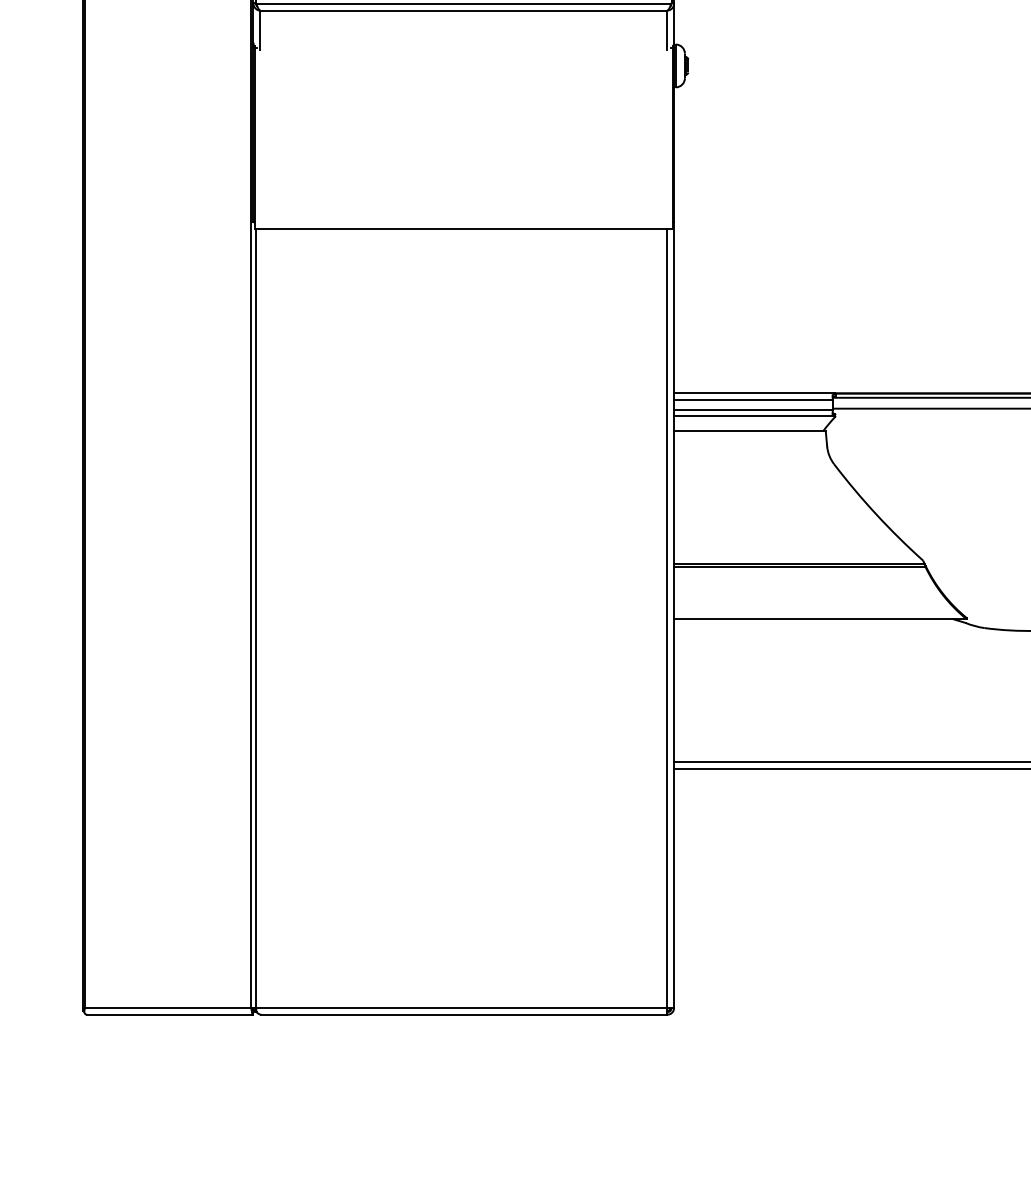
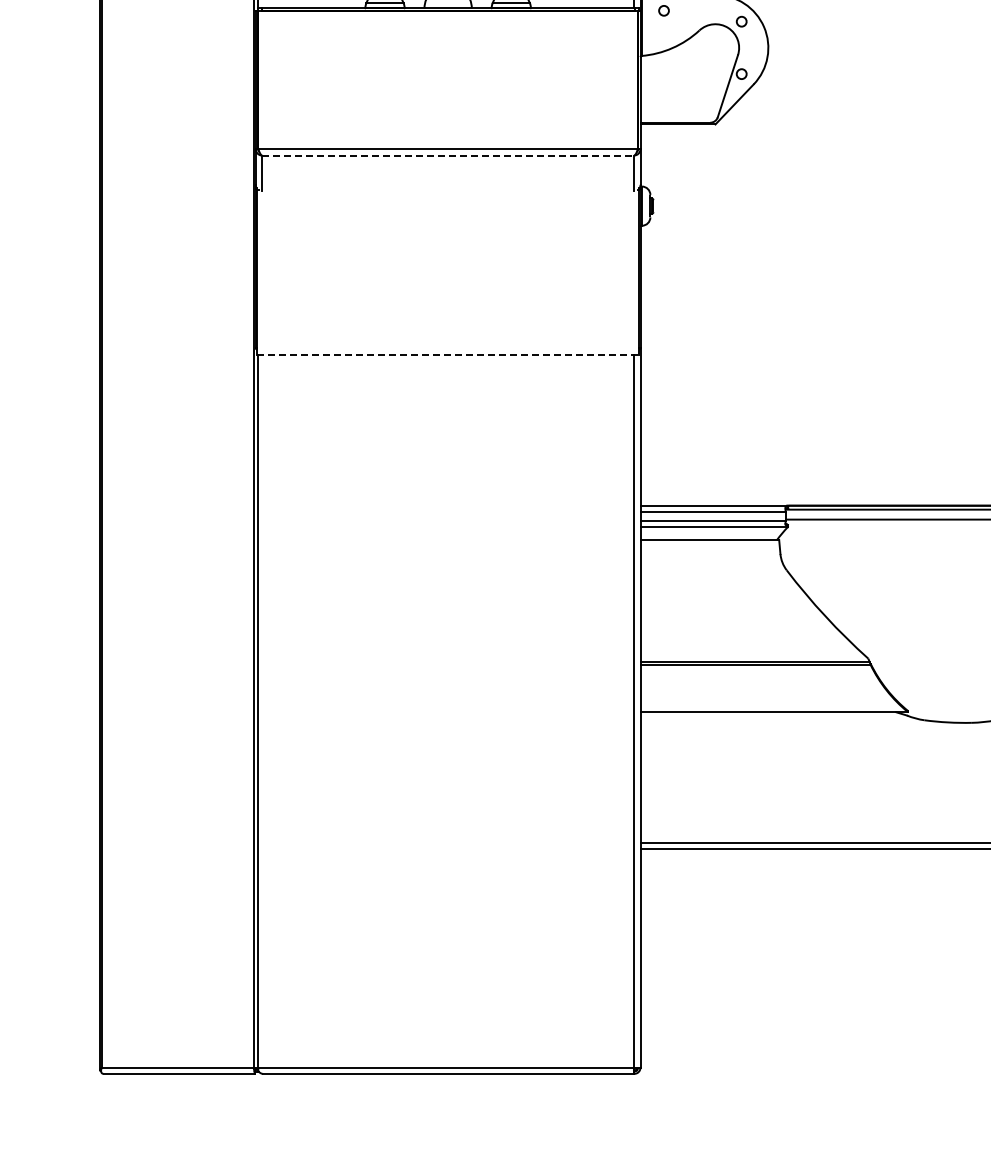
line: (464, 10) -> (448, 155), solid -> dashed
line: (464, 229) -> (448, 355), solid -> dashed

